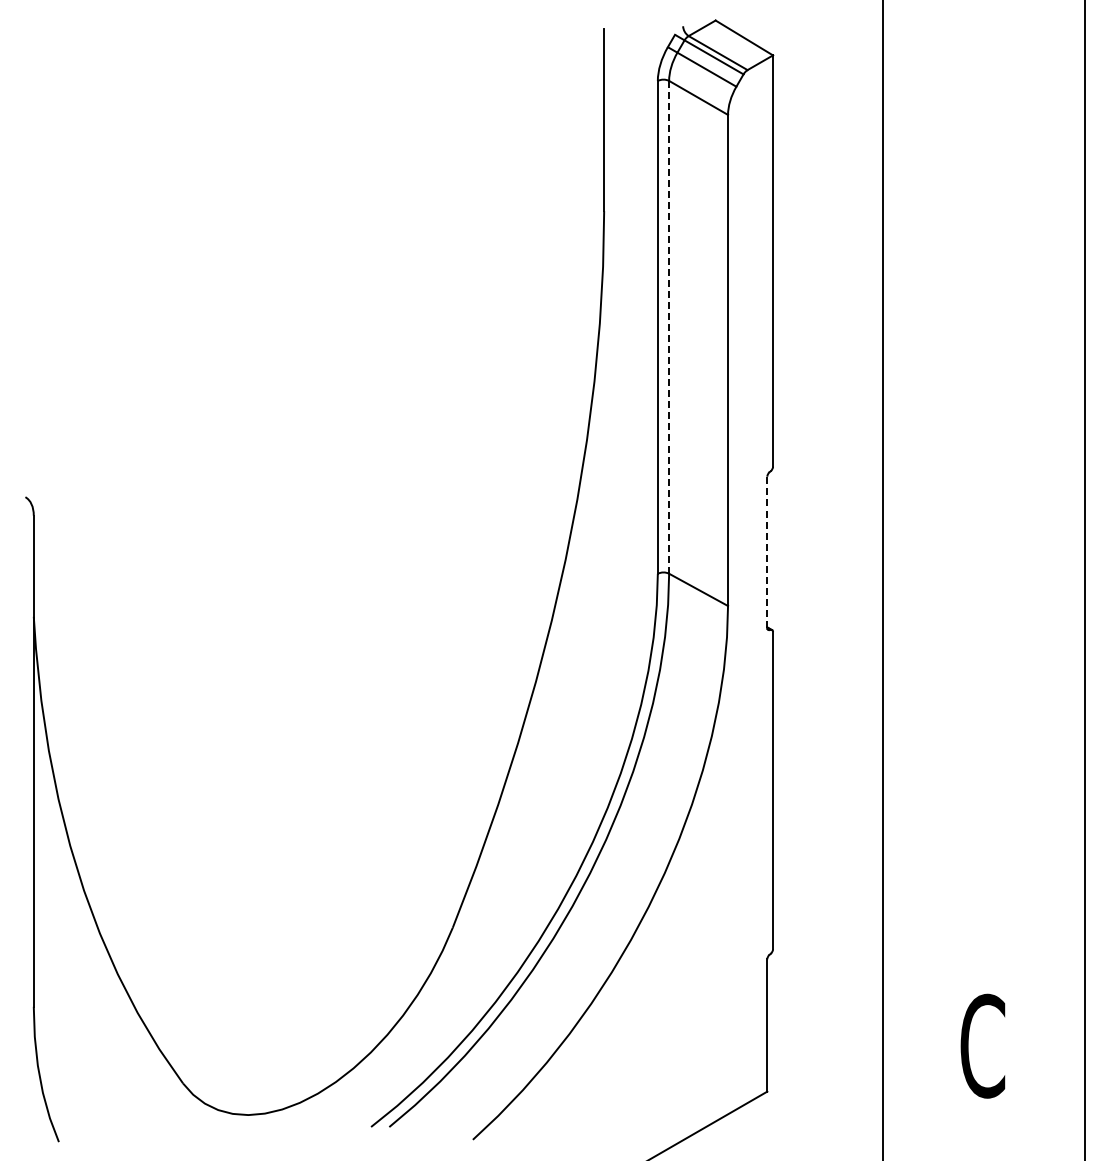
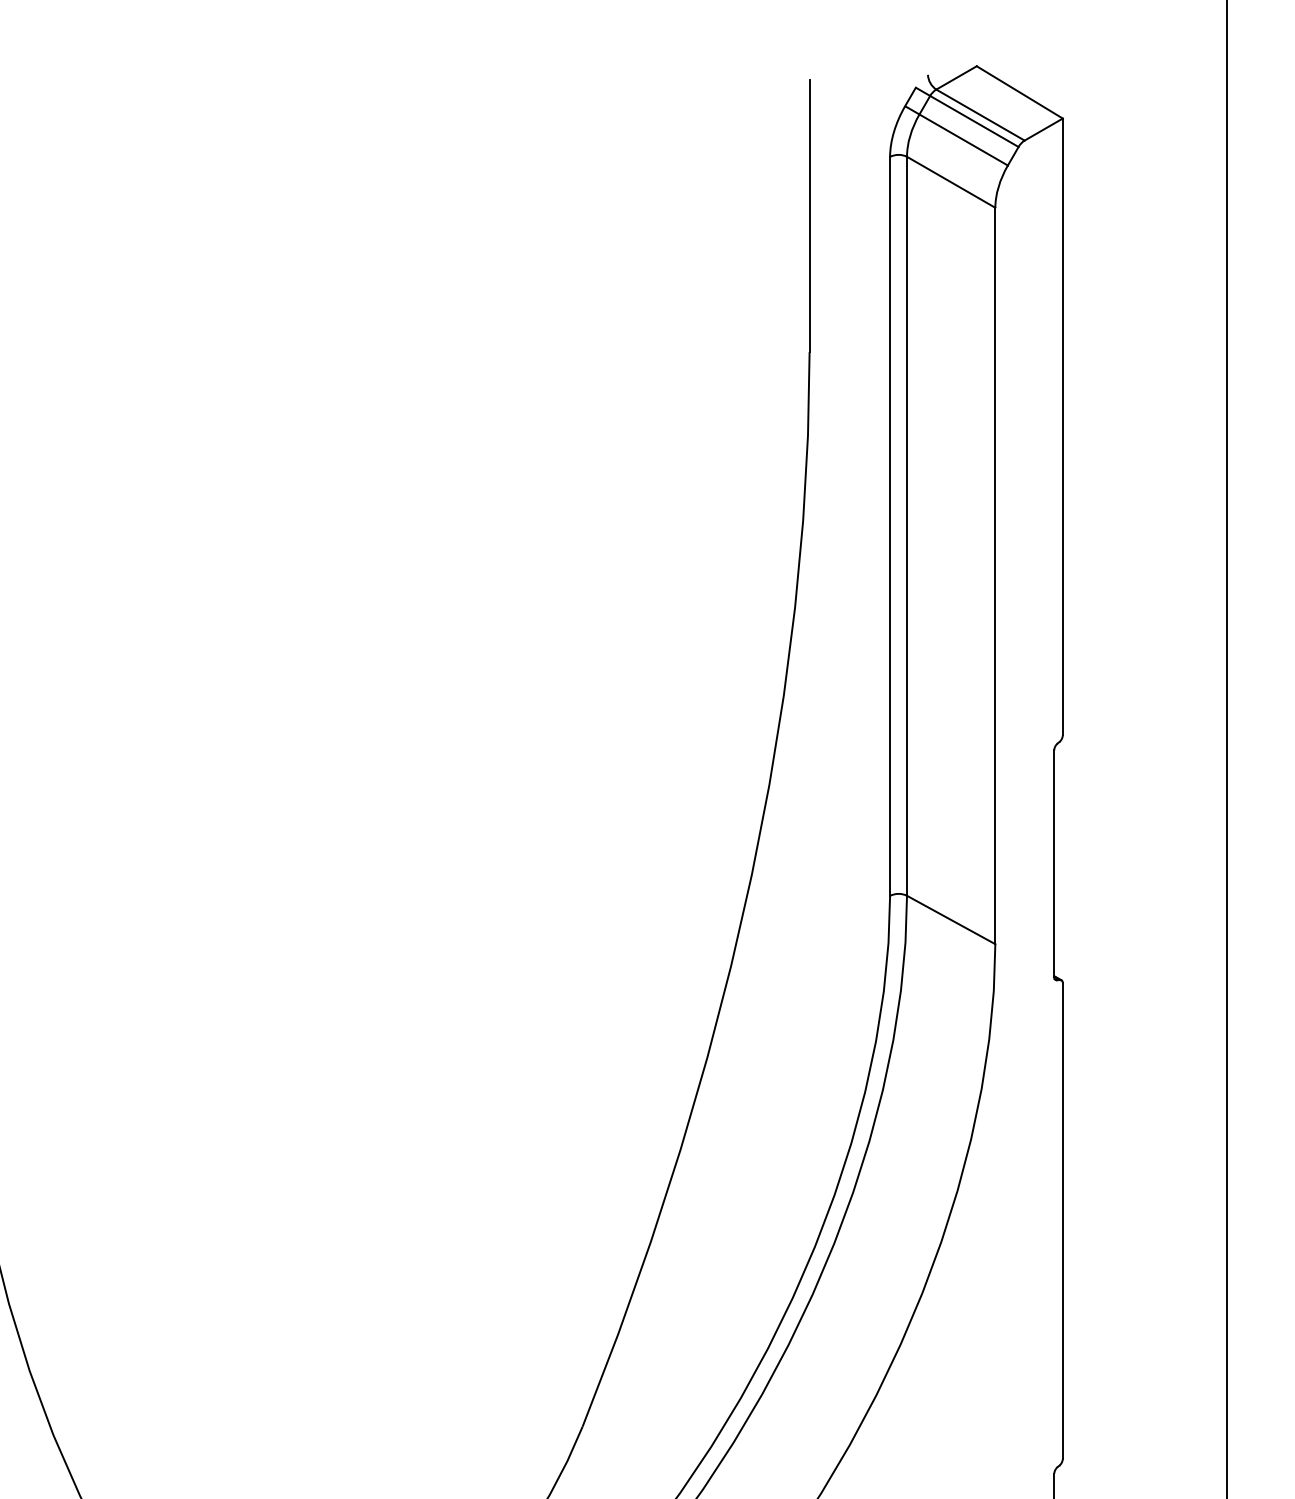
line: (669, 327) -> (907, 526), dashed -> solid
line: (767, 552) -> (1054, 863), dashed -> solid

